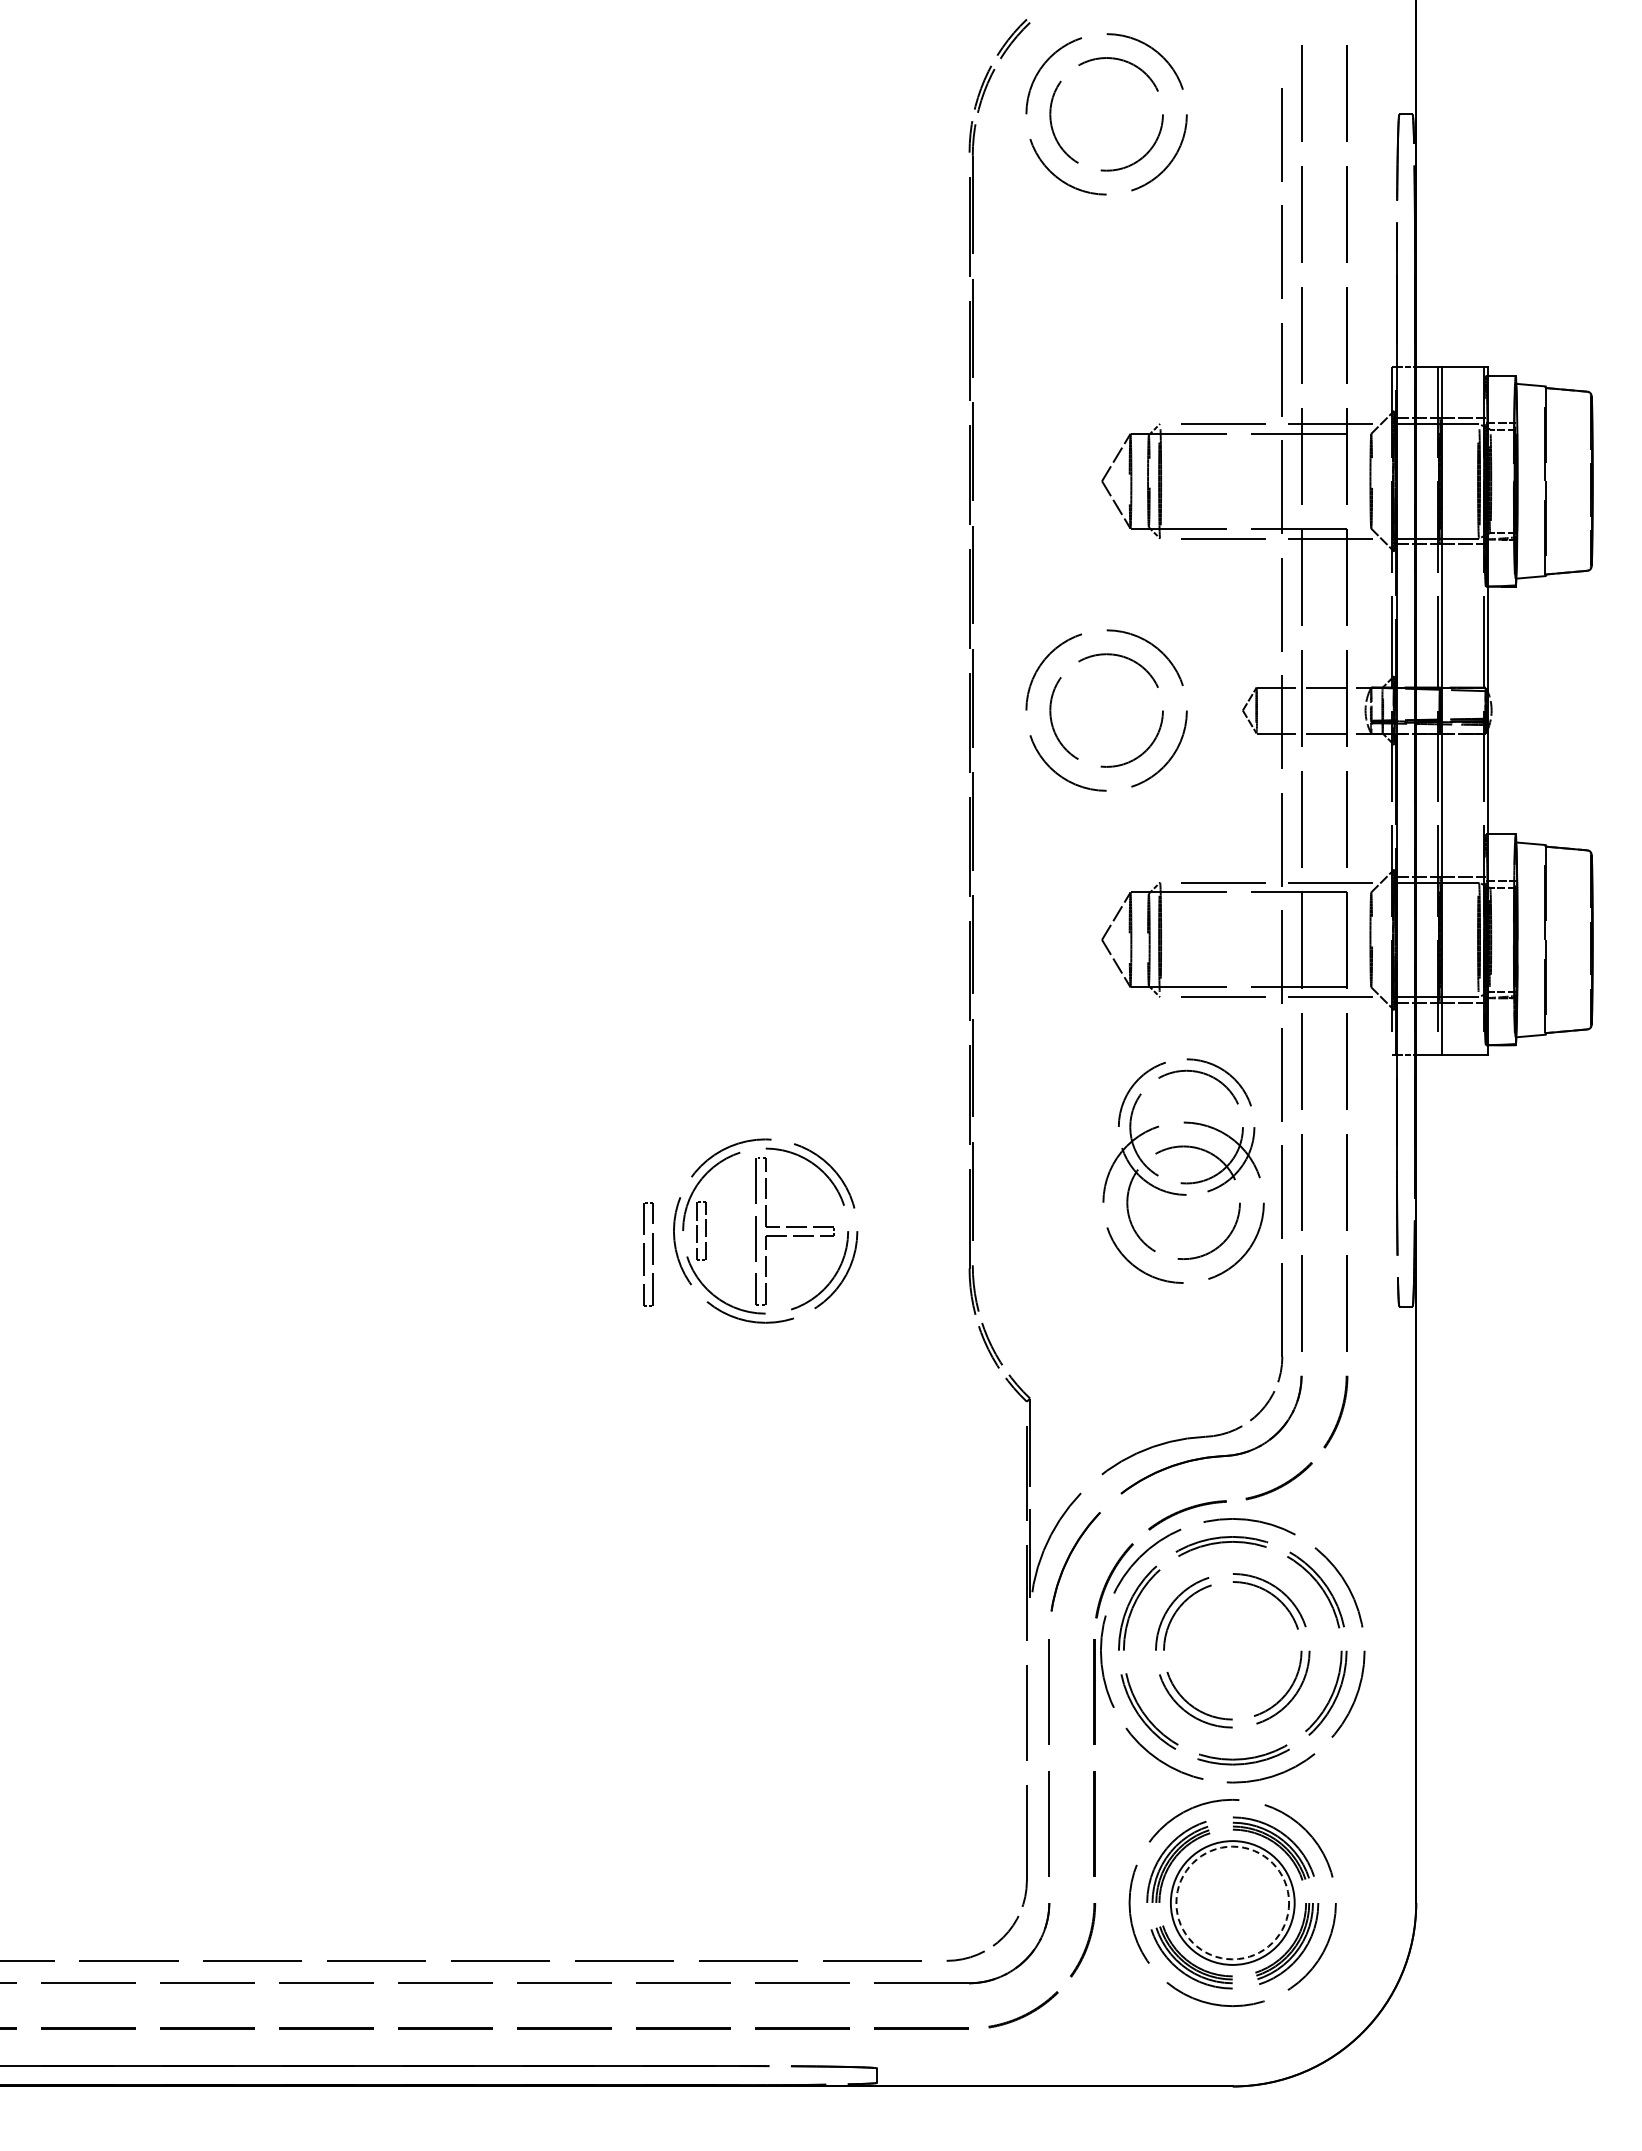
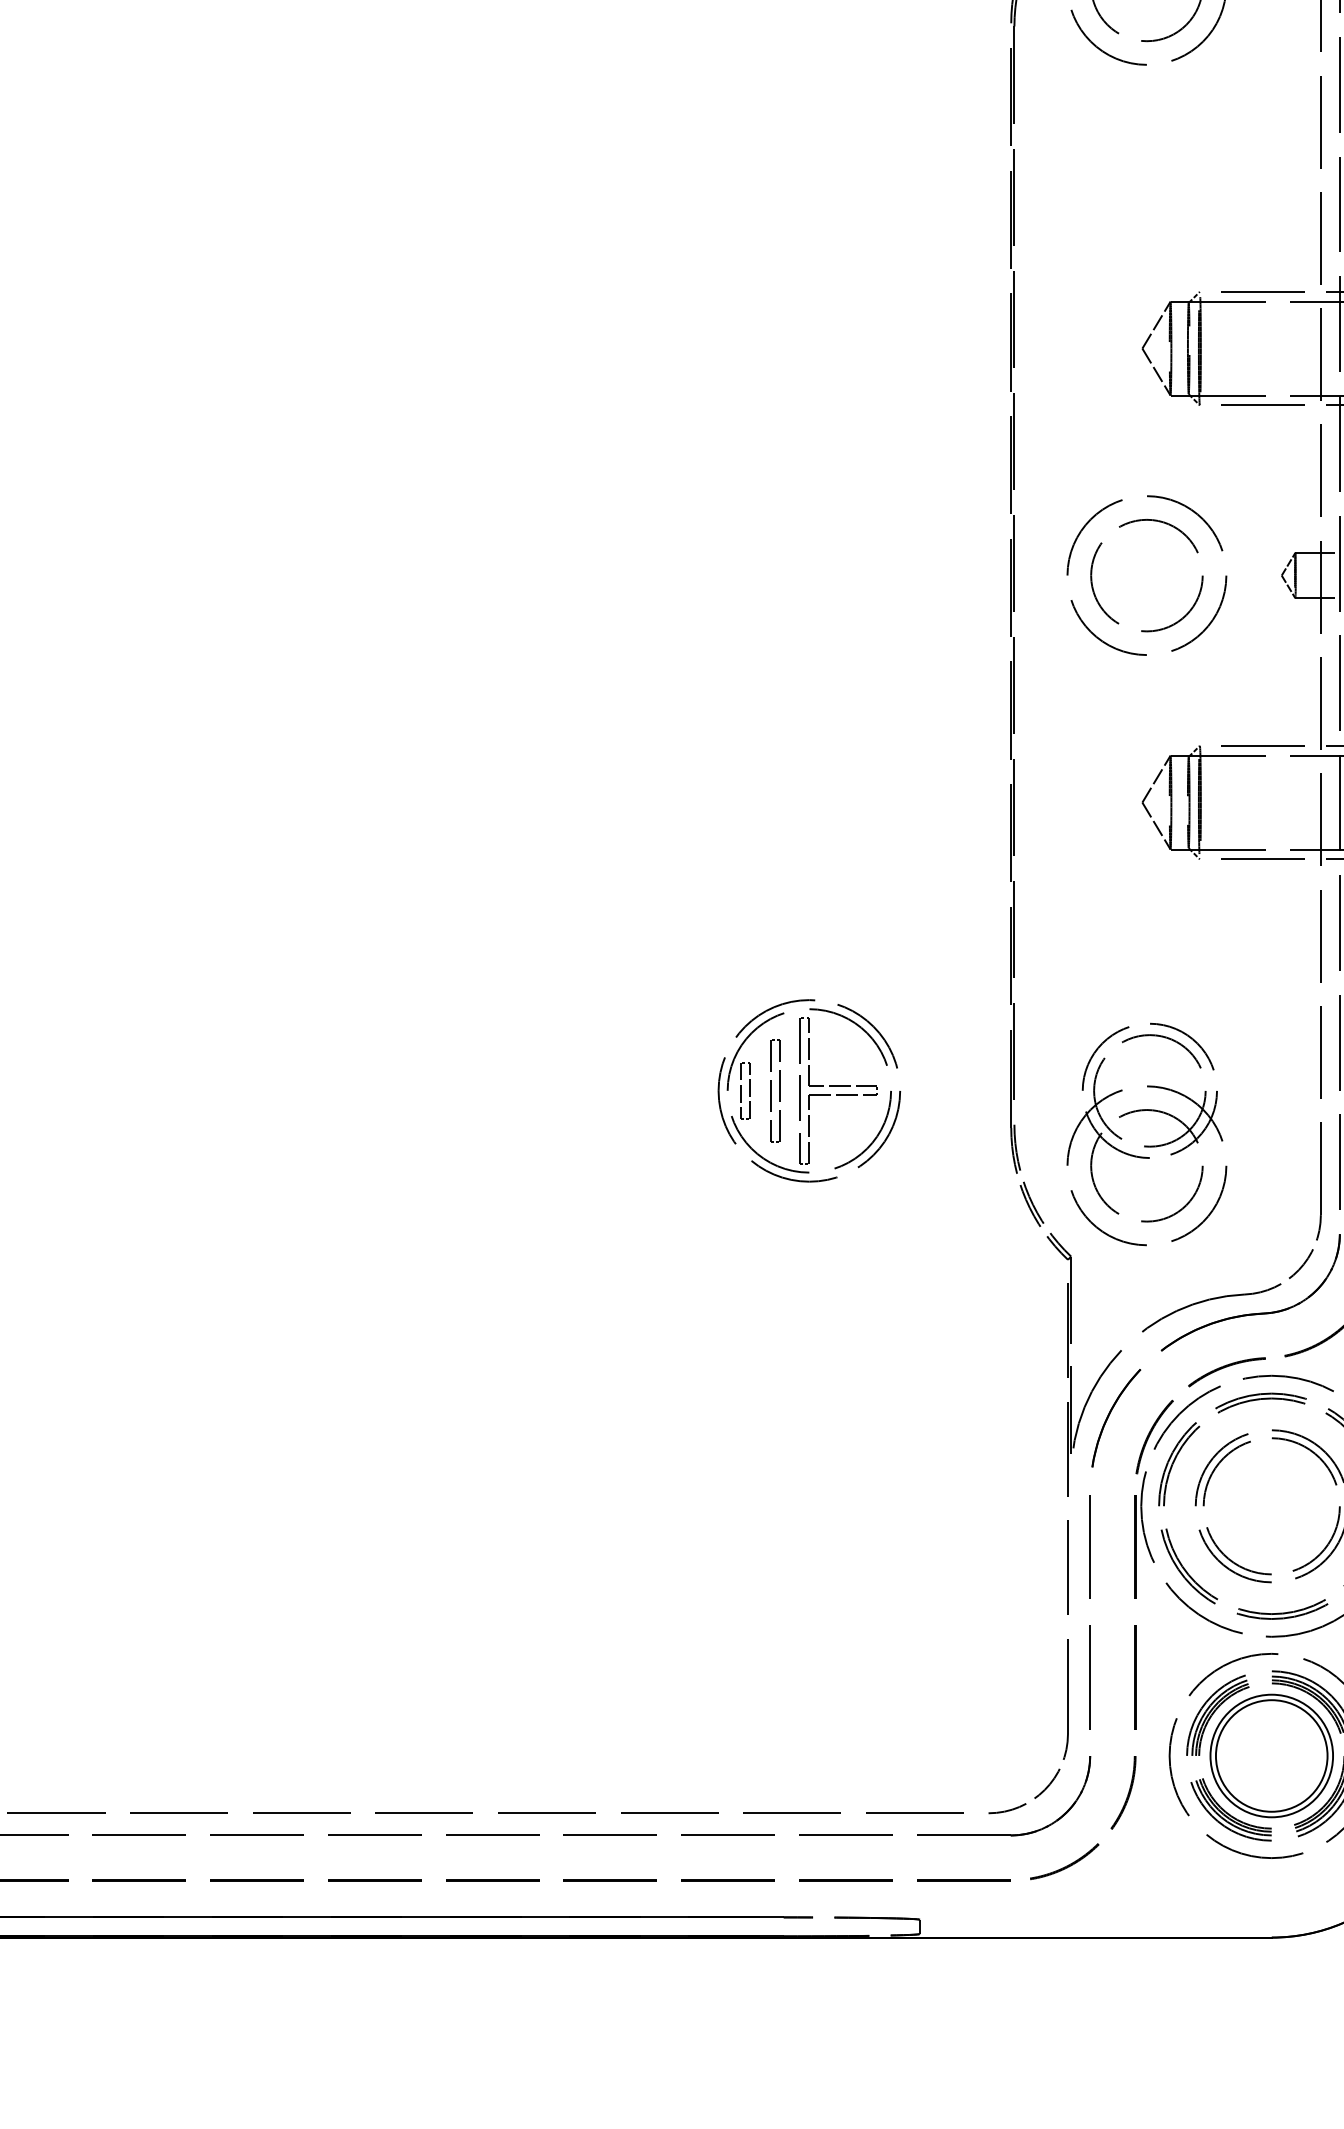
part: (1183, 1182) -> (1146, 1145), moved
part: (648, 1254) -> (775, 1091), moved
circle: (1232, 1902) -> (1271, 1755), dashed -> solid

